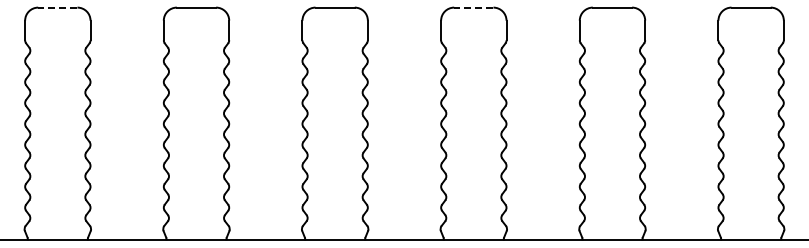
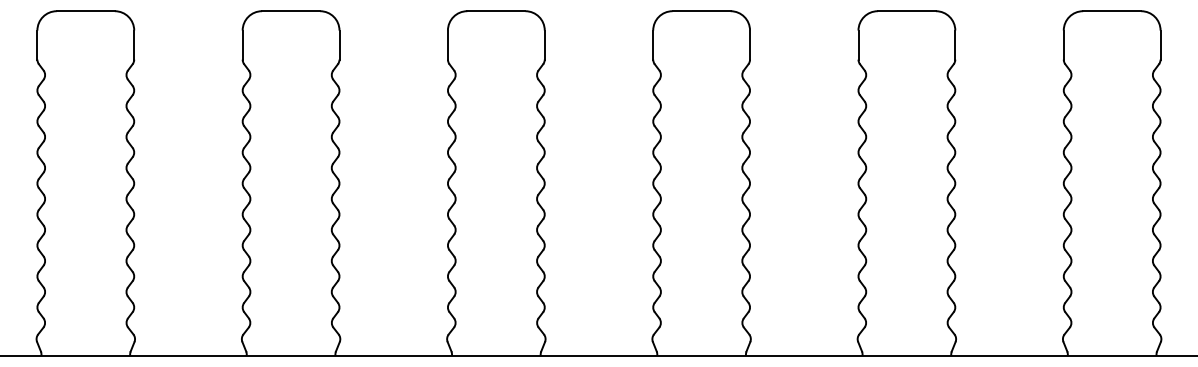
line: (57, 7) -> (85, 11), dashed -> solid
line: (473, 7) -> (701, 11), dashed -> solid

